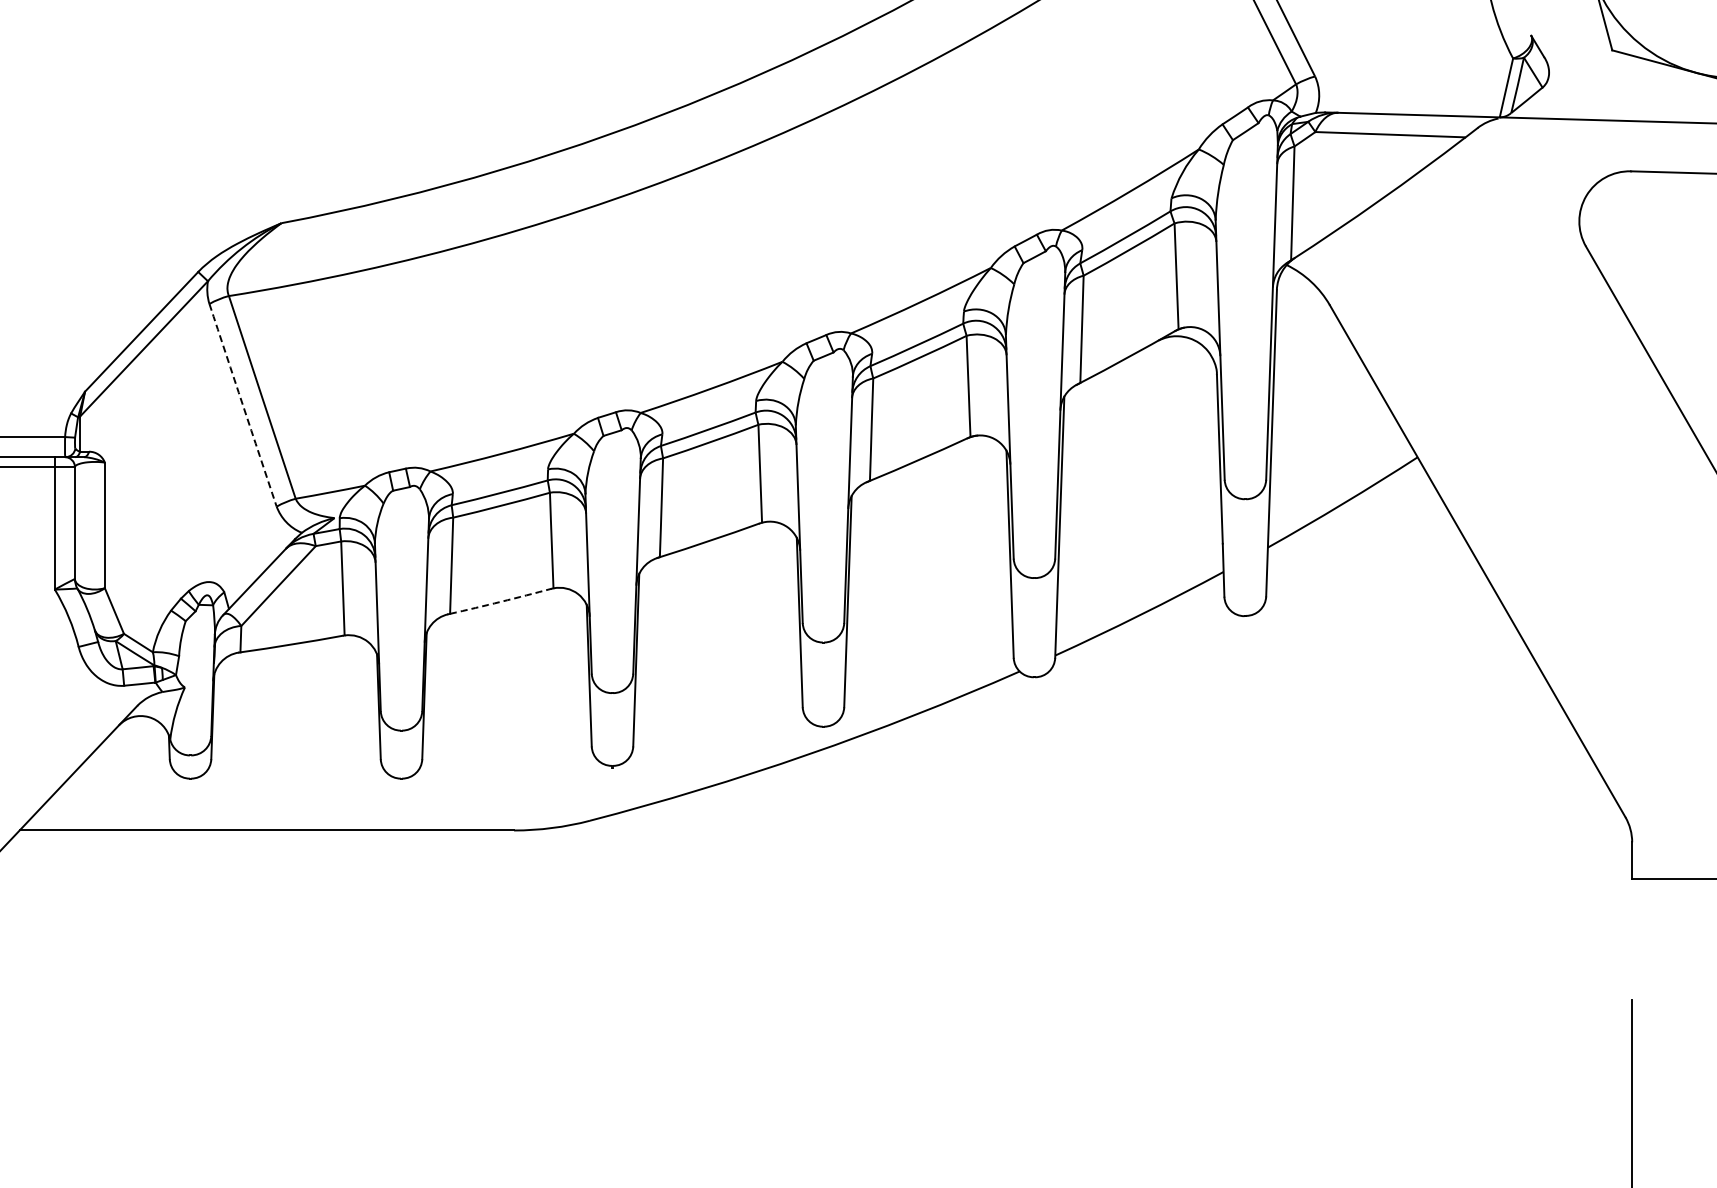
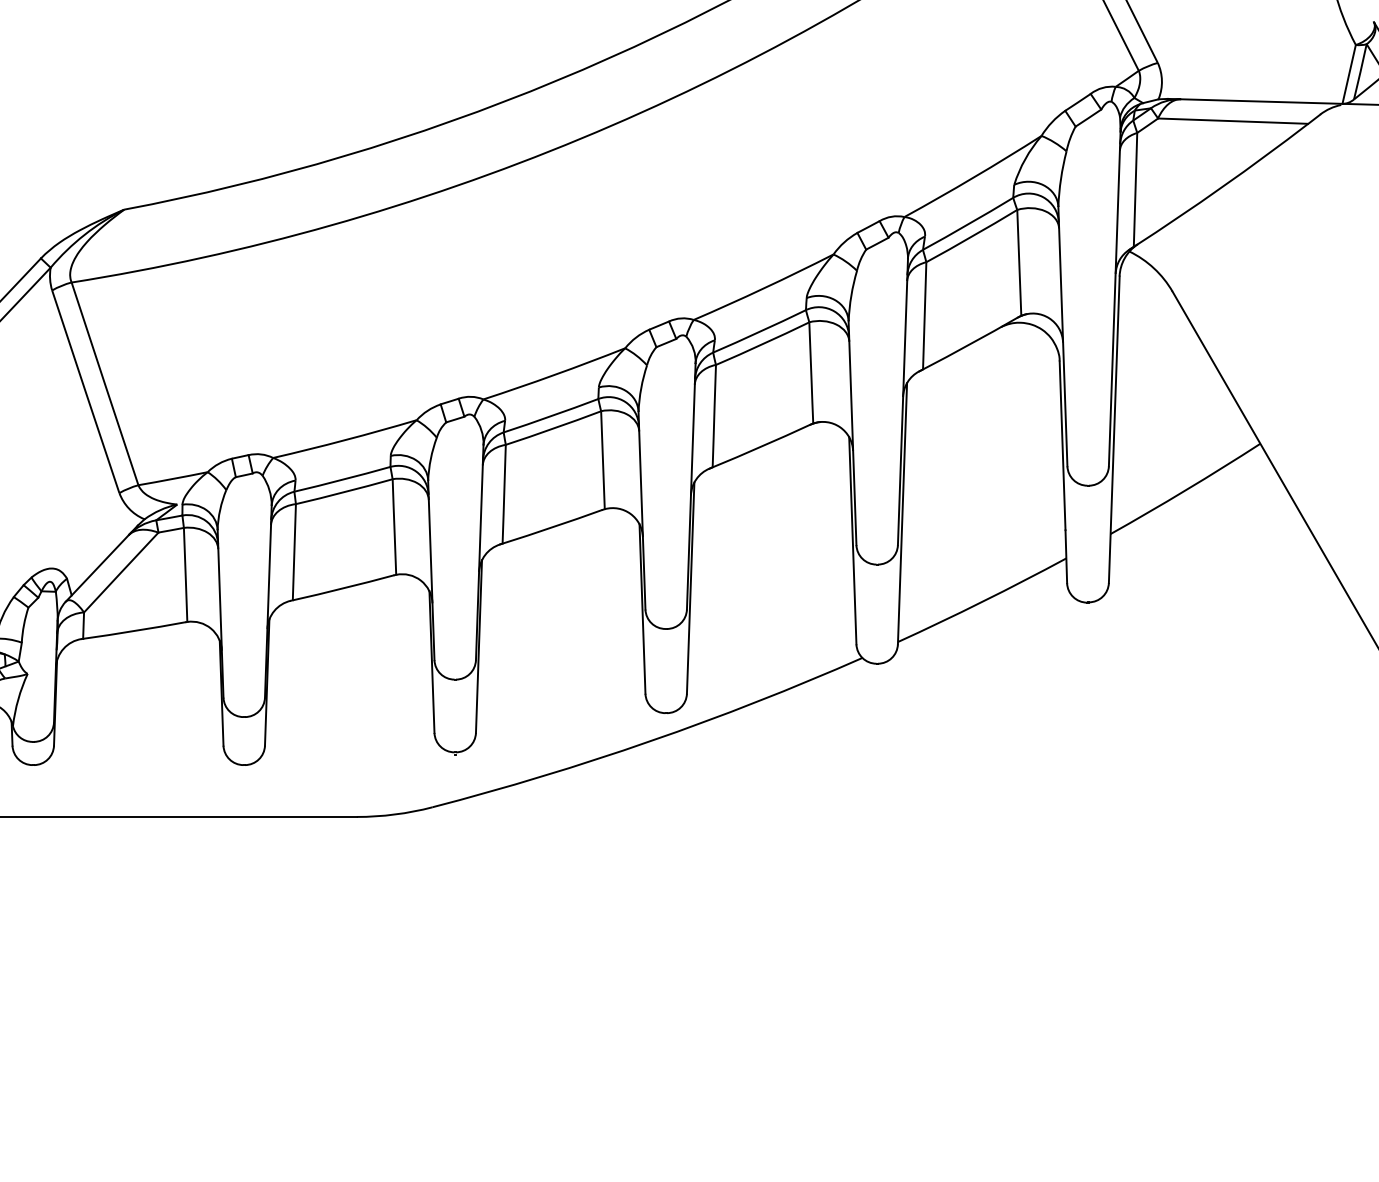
arc: (242, 405) -> (85, 391), dashed -> solid
arc: (501, 601) -> (344, 587), dashed -> solid

